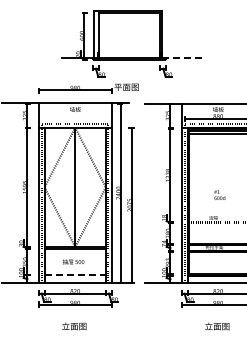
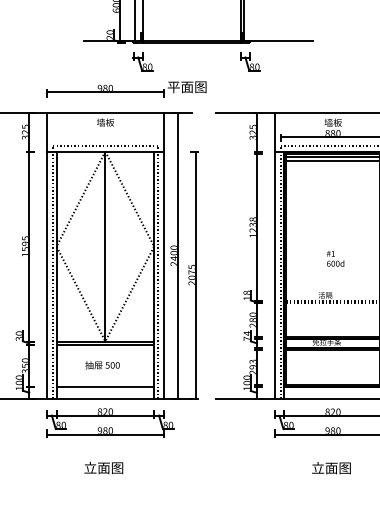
line: (184, 58) -> (279, 41), dashed -> solid
line: (75, 275) -> (105, 386), dashed -> solid

